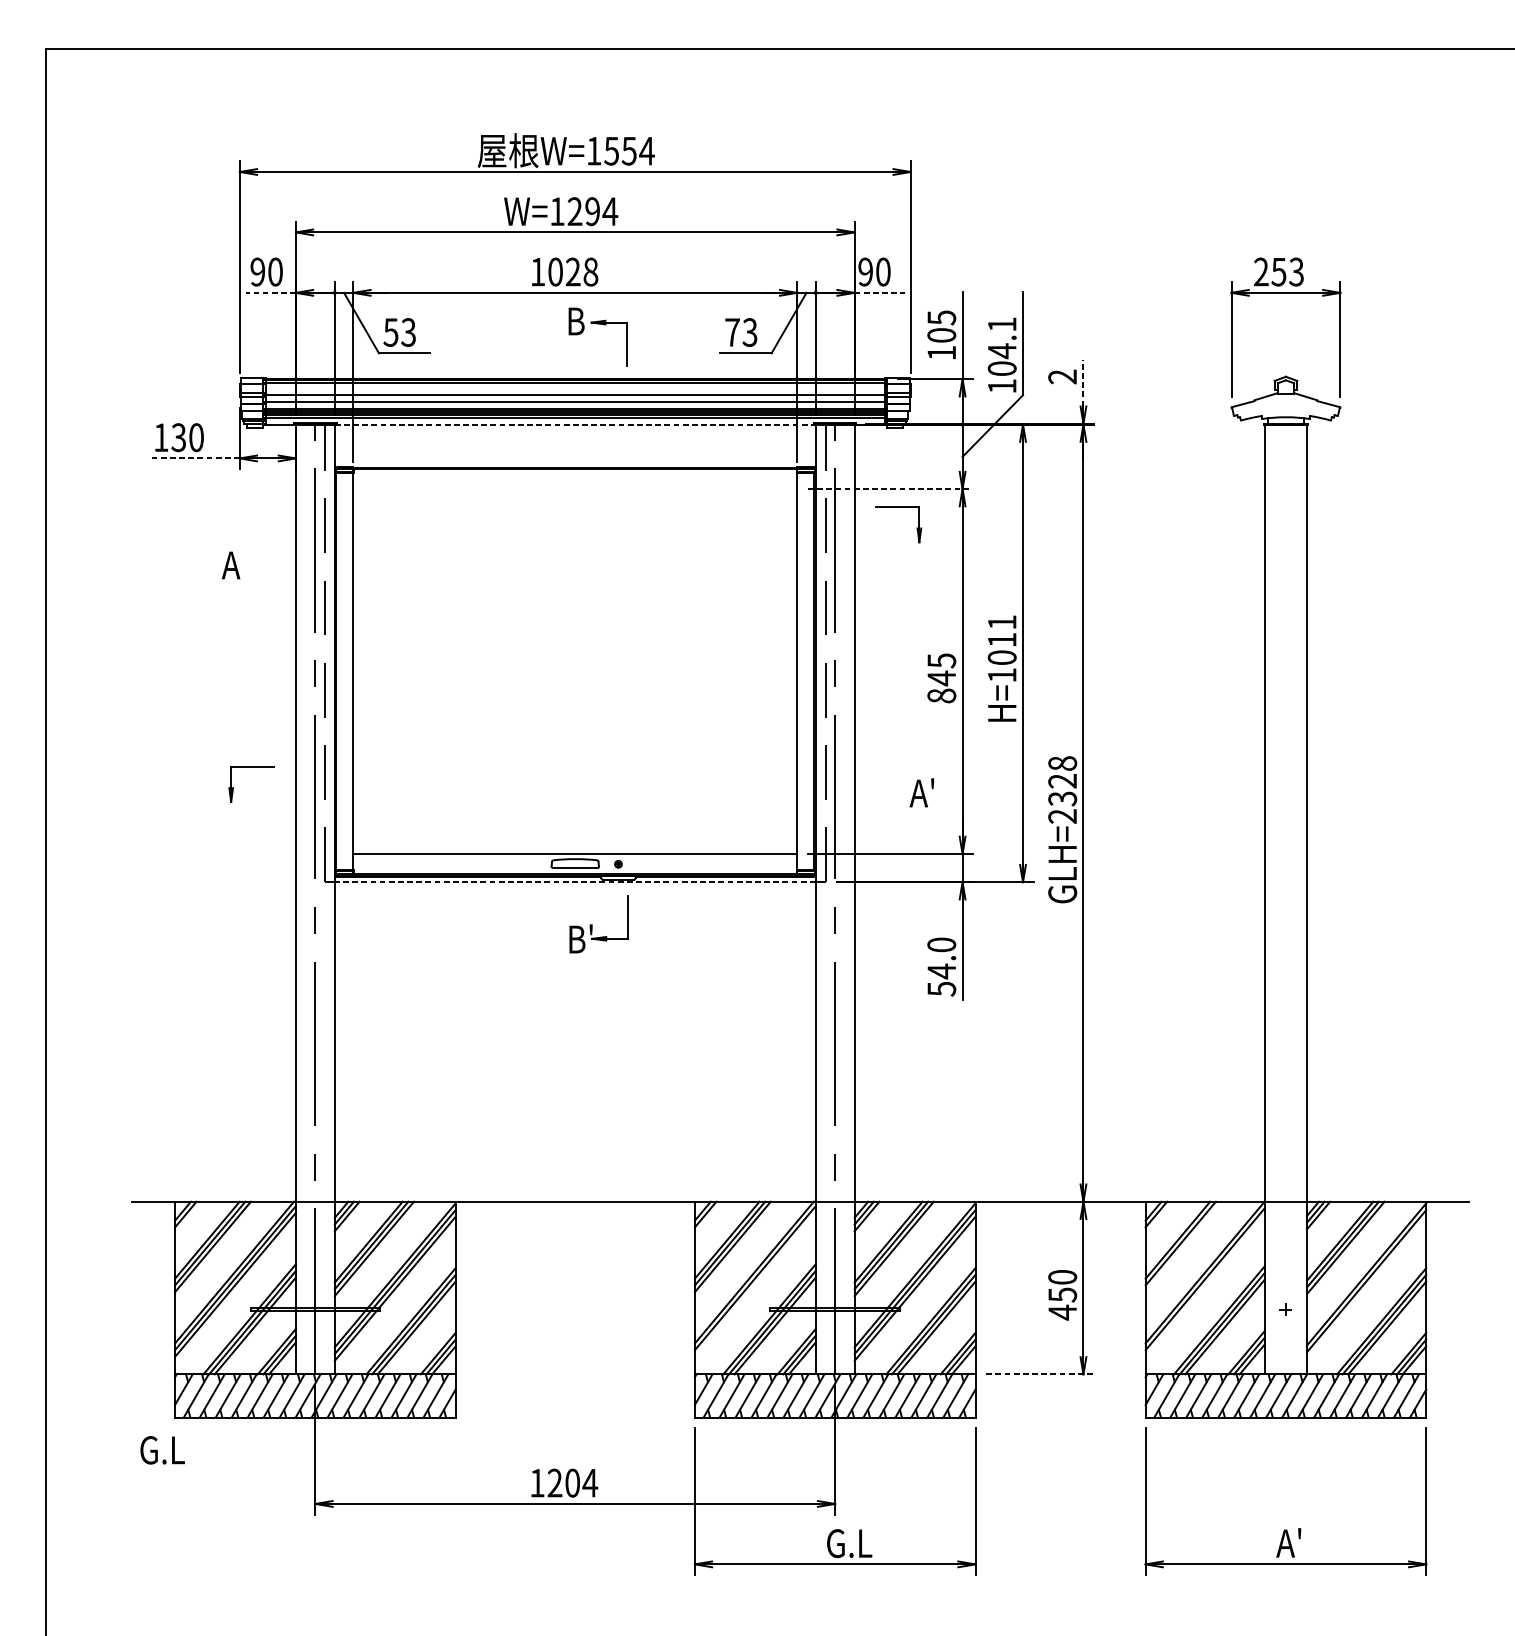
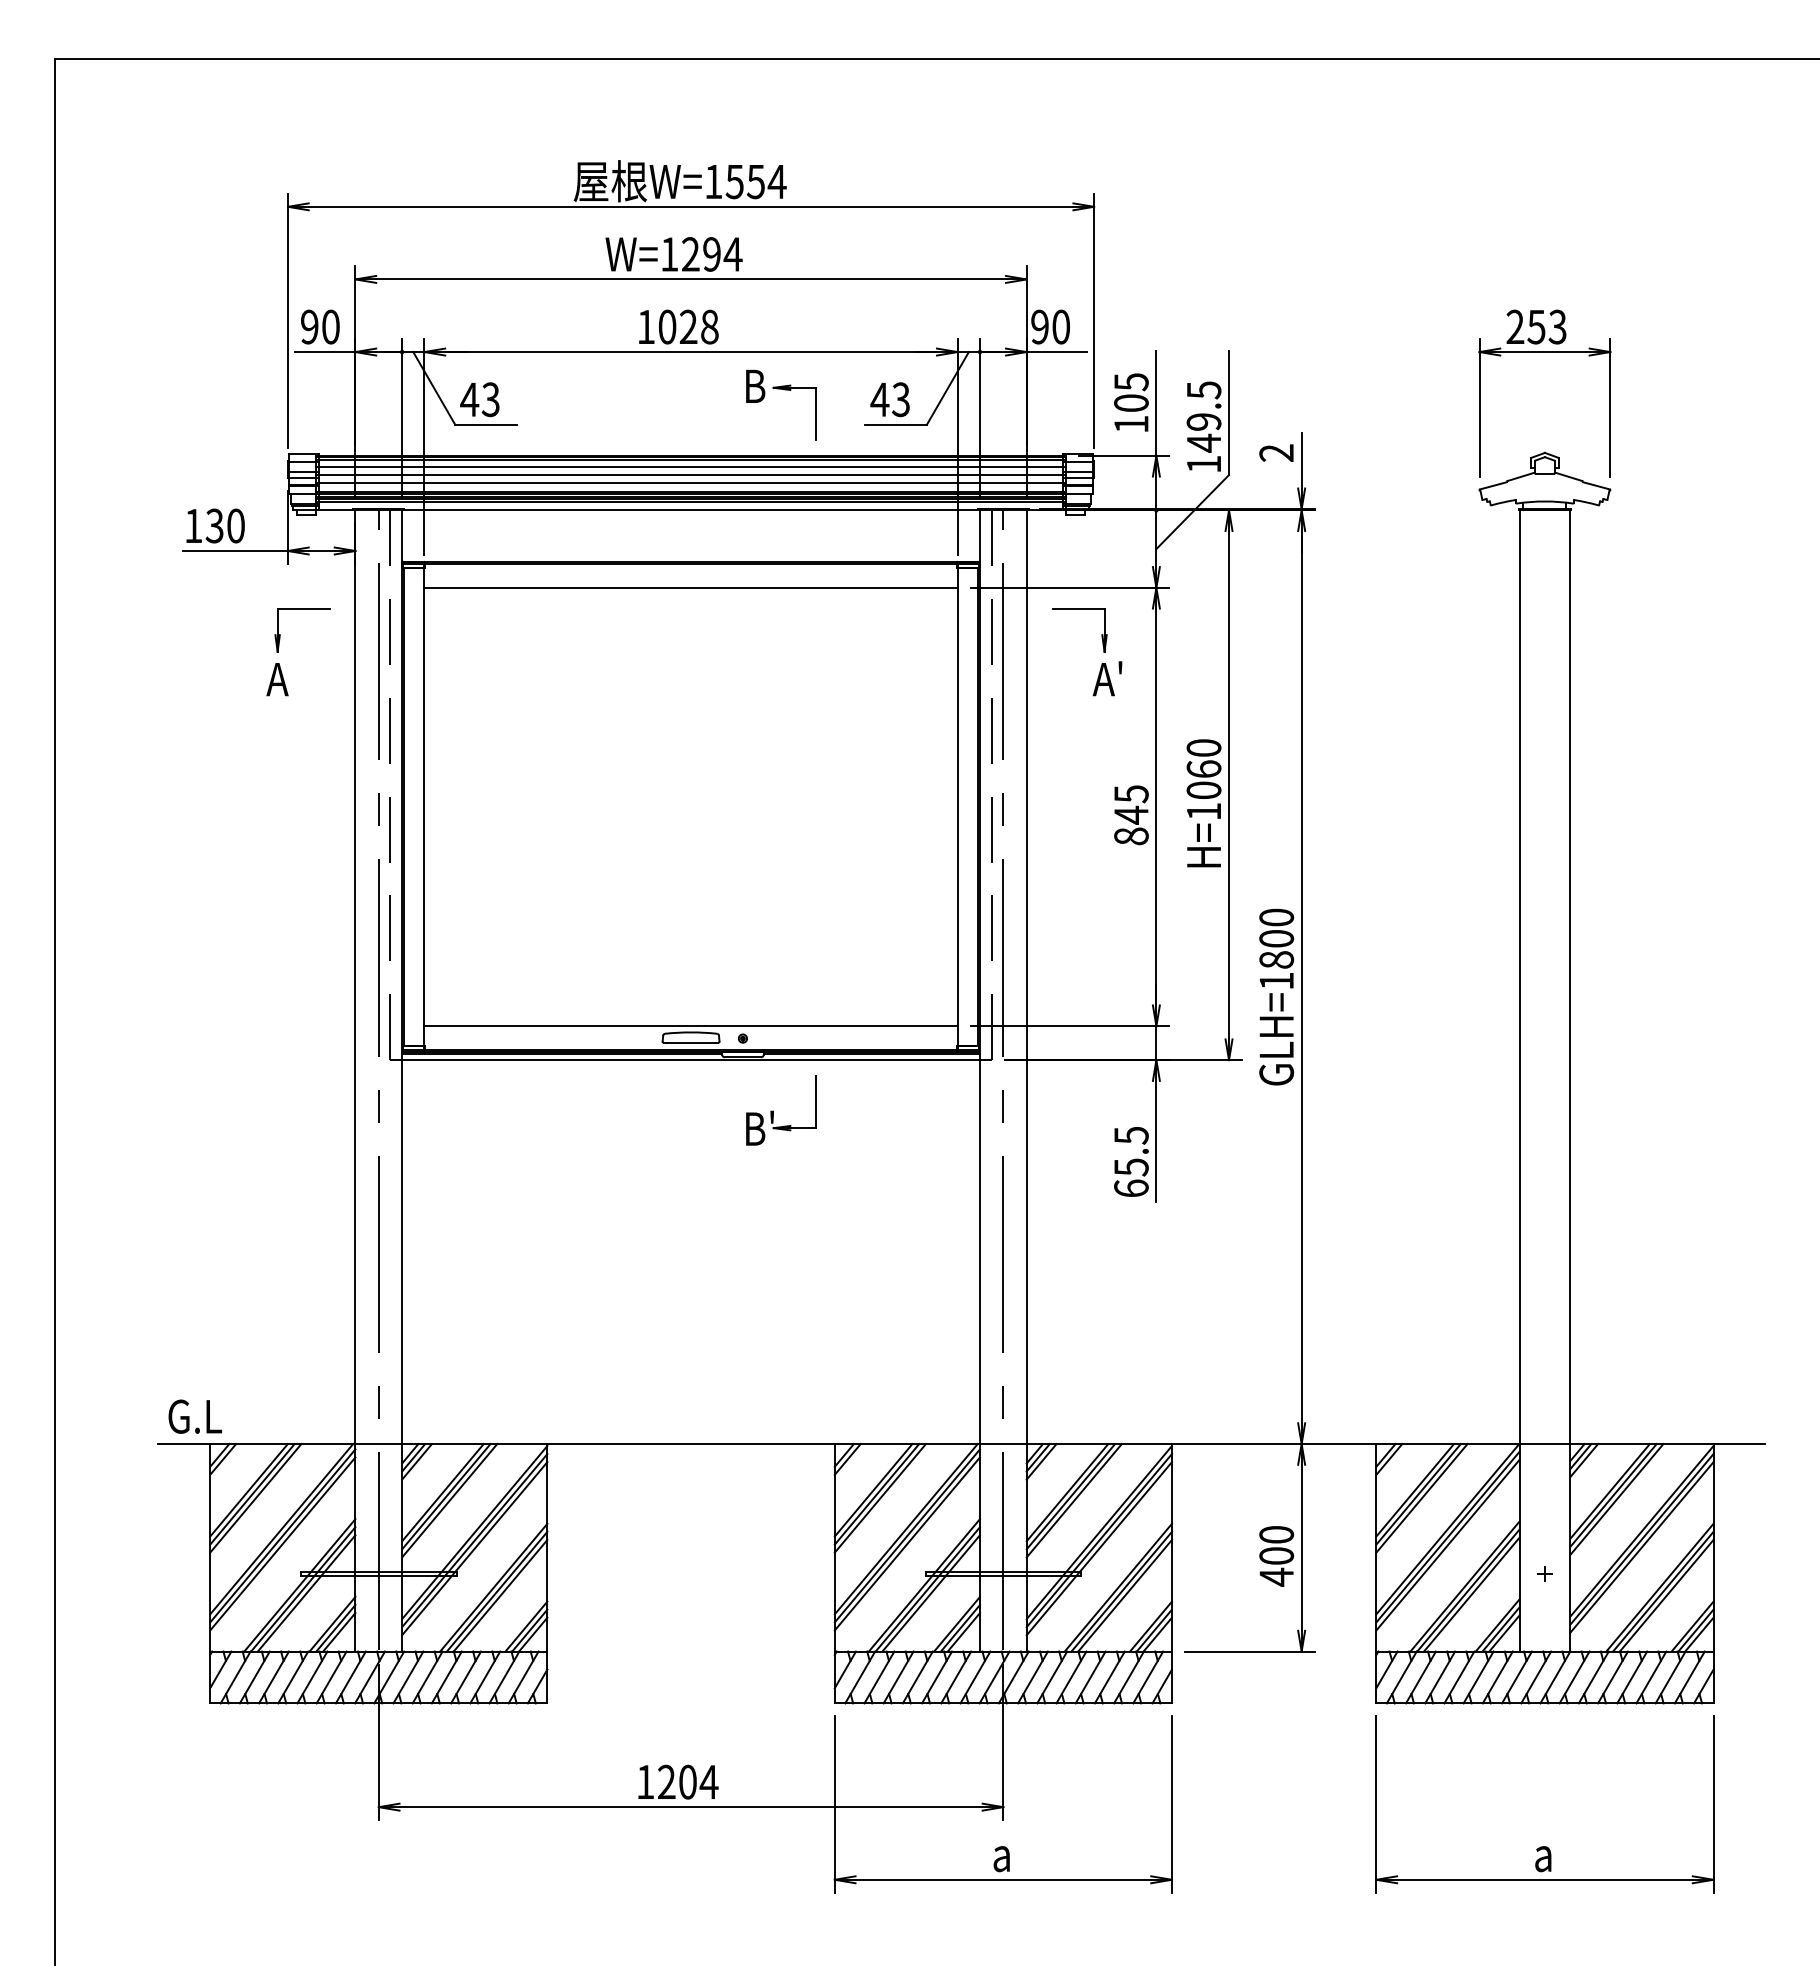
line: (270, 293) -> (324, 352), dashed -> solid
line: (880, 293) -> (1057, 352), dashed -> solid
part: (600, 324) -> (784, 390), moved
text: (390, 332) -> (469, 399), 53 -> 43
text: (732, 332) -> (879, 399), 73 -> 43
text: (1001, 346) -> (1203, 416), 104.1 -> 149.5
line: (1083, 383) -> (1301, 460), dashed -> solid
line: (575, 388) -> (691, 466), added
line: (575, 424) -> (691, 510), dashed -> solid
line: (196, 458) -> (235, 551), dashed -> solid
line: (574, 488) -> (690, 587), added
line: (891, 488) -> (1070, 587), dashed -> solid
text: (1001, 631) -> (1203, 758), H=1011 -> H=1060
part: (251, 766) -> (302, 609), moved
text: (1062, 789) -> (1276, 948), GLH=2328 -> GLH=1800
text: (921, 792) -> (1107, 678), moved
line: (575, 882) -> (691, 1060), dashed -> solid
part: (592, 924) -> (773, 1110), moved
text: (941, 966) -> (1131, 1161), 54.0 -> 65.5
line: (1183, 1247) -> (1421, 1498), added
line: (755, 1284) -> (907, 1543), added
line: (1204, 1285) -> (1447, 1544), added
line: (1366, 1287) -> (1641, 1547), added
text: (1062, 1295) -> (1276, 1556), 450 -> 400
line: (1040, 1374) -> (1249, 1651), dashed -> solid
text: (161, 1450) -> (194, 1416), moved
text: (849, 1543) -> (1020, 1854), G.L -> a
text: (1288, 1543) -> (1548, 1854), A' -> a

